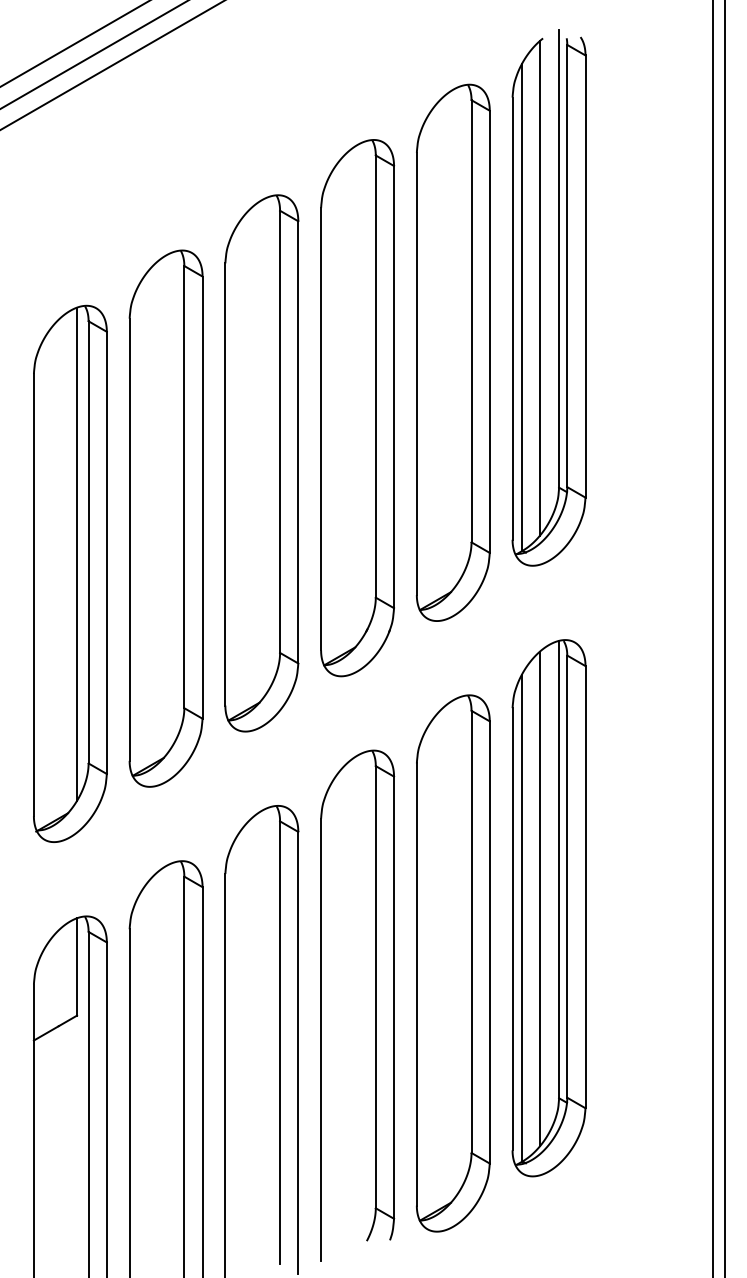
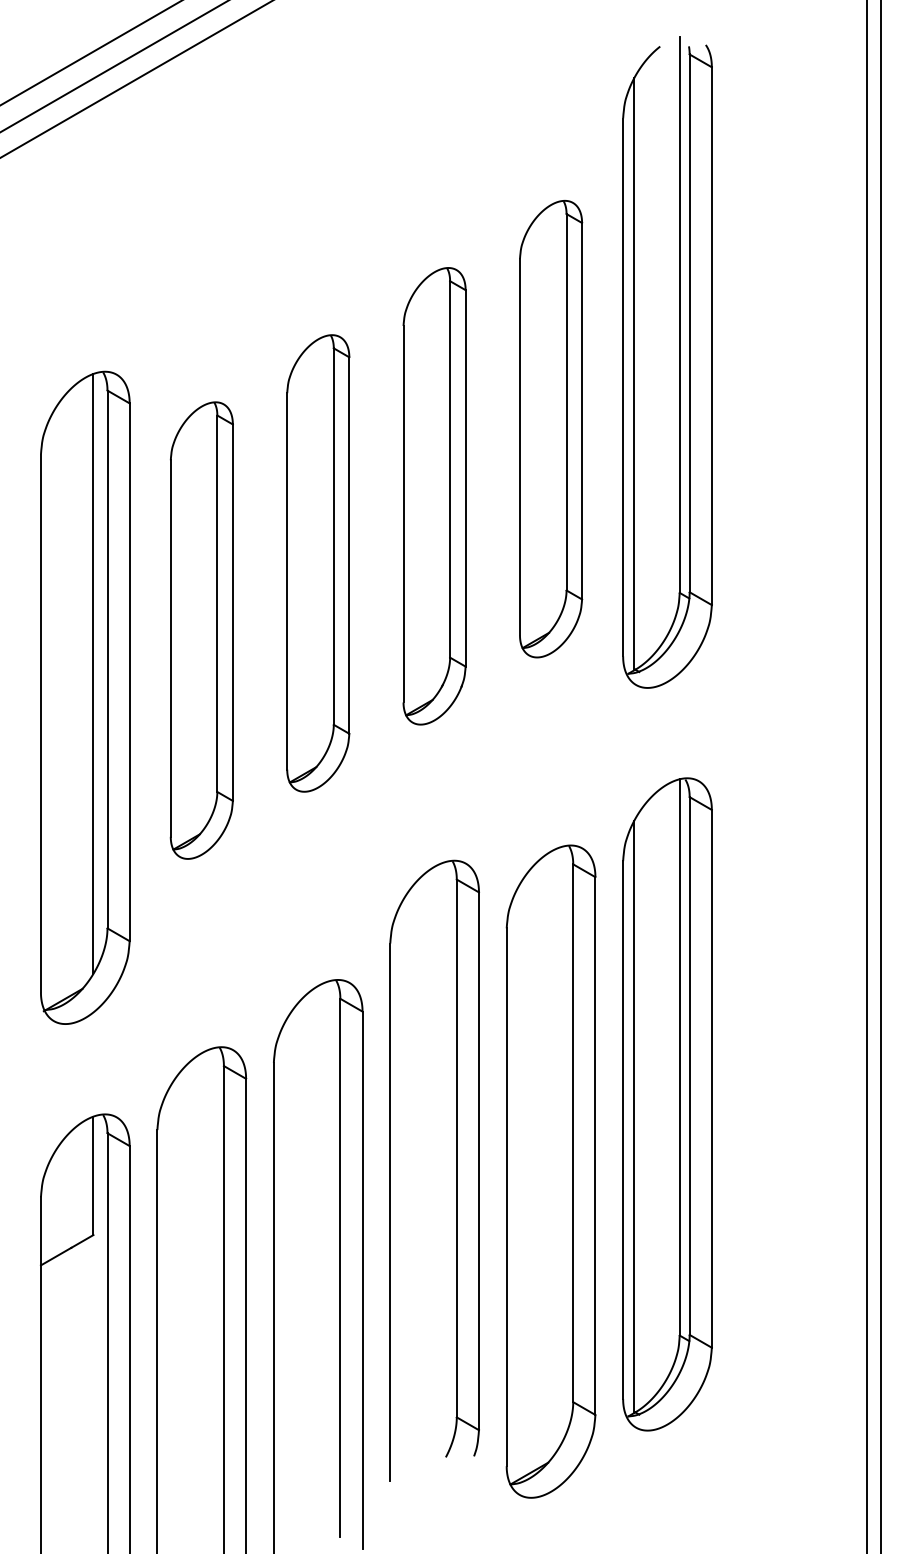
line: (539, 288) -> (656, 350), removed
part: (452, 353) -> (550, 429), size x0.7
part: (357, 408) -> (434, 496), size x0.7
part: (262, 463) -> (318, 563), size x0.7
part: (165, 518) -> (201, 630), size x0.7
line: (539, 899) -> (656, 1093), removed
part: (375, 1005) -> (456, 1170), moved

